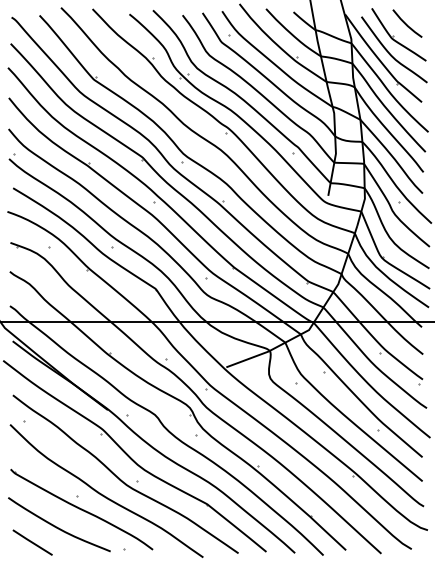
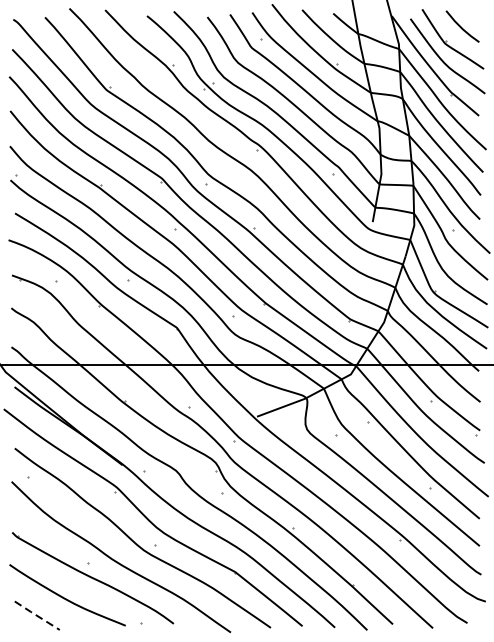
line: (32, 542) -> (37, 615), solid -> dashed

